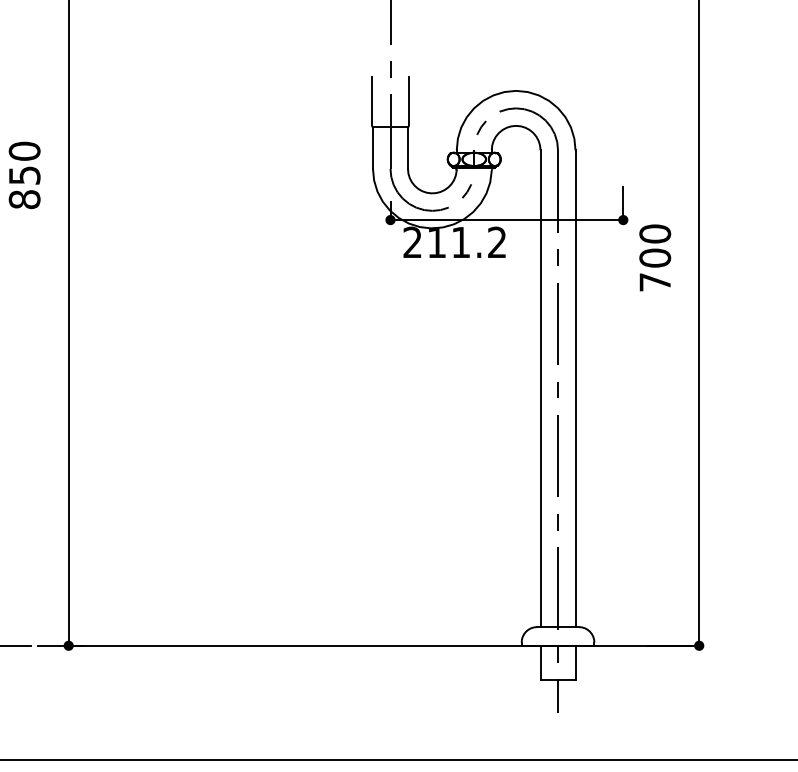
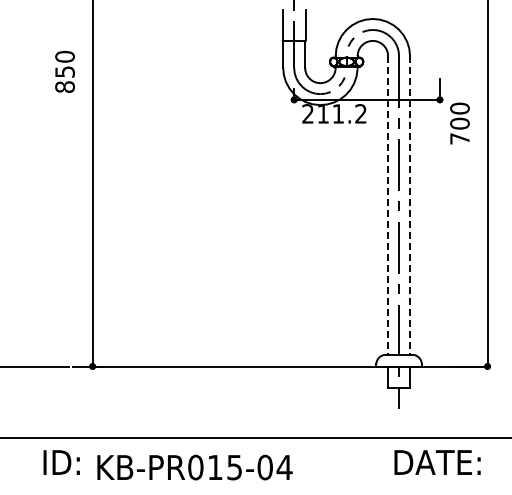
line: (541, 388) -> (388, 205), solid -> dashed
line: (576, 388) -> (410, 205), solid -> dashed

